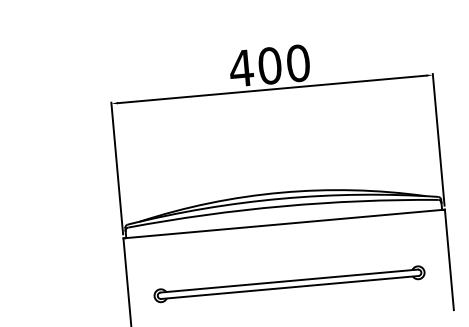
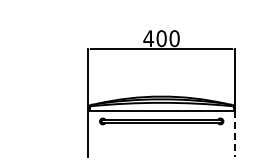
line: (450, 259) -> (235, 133), solid -> dashed
part: (289, 284) -> (161, 121), moved

